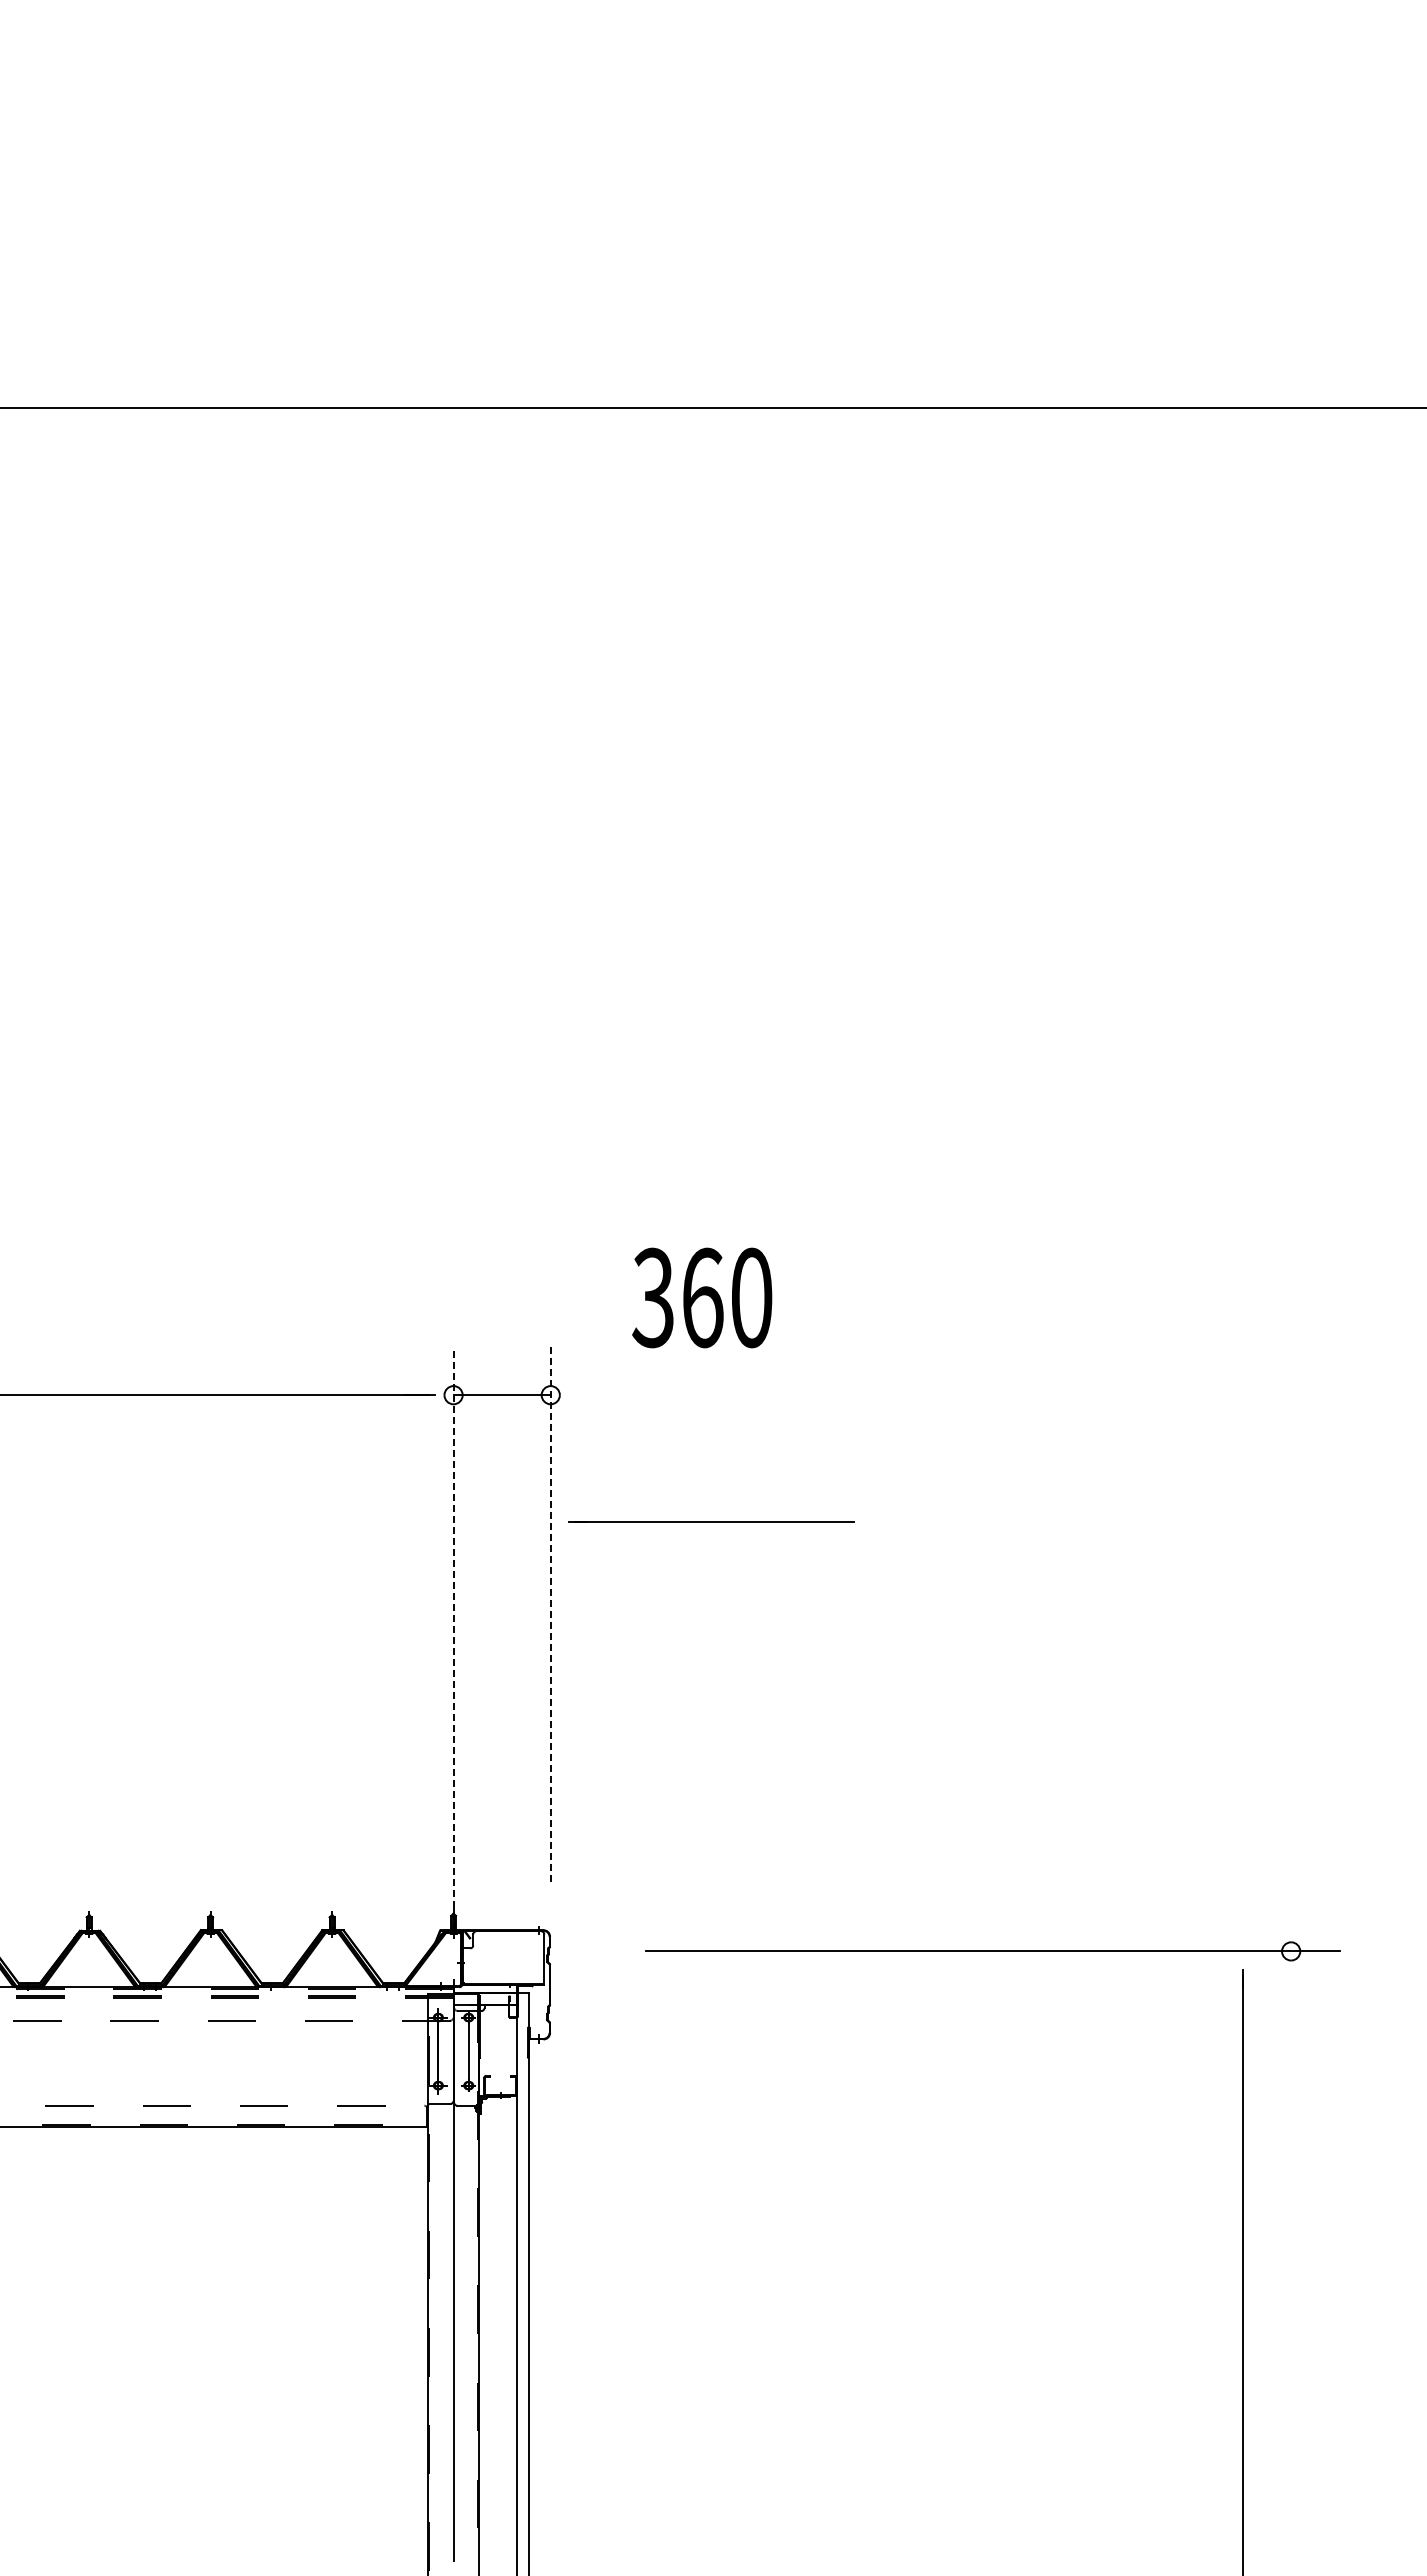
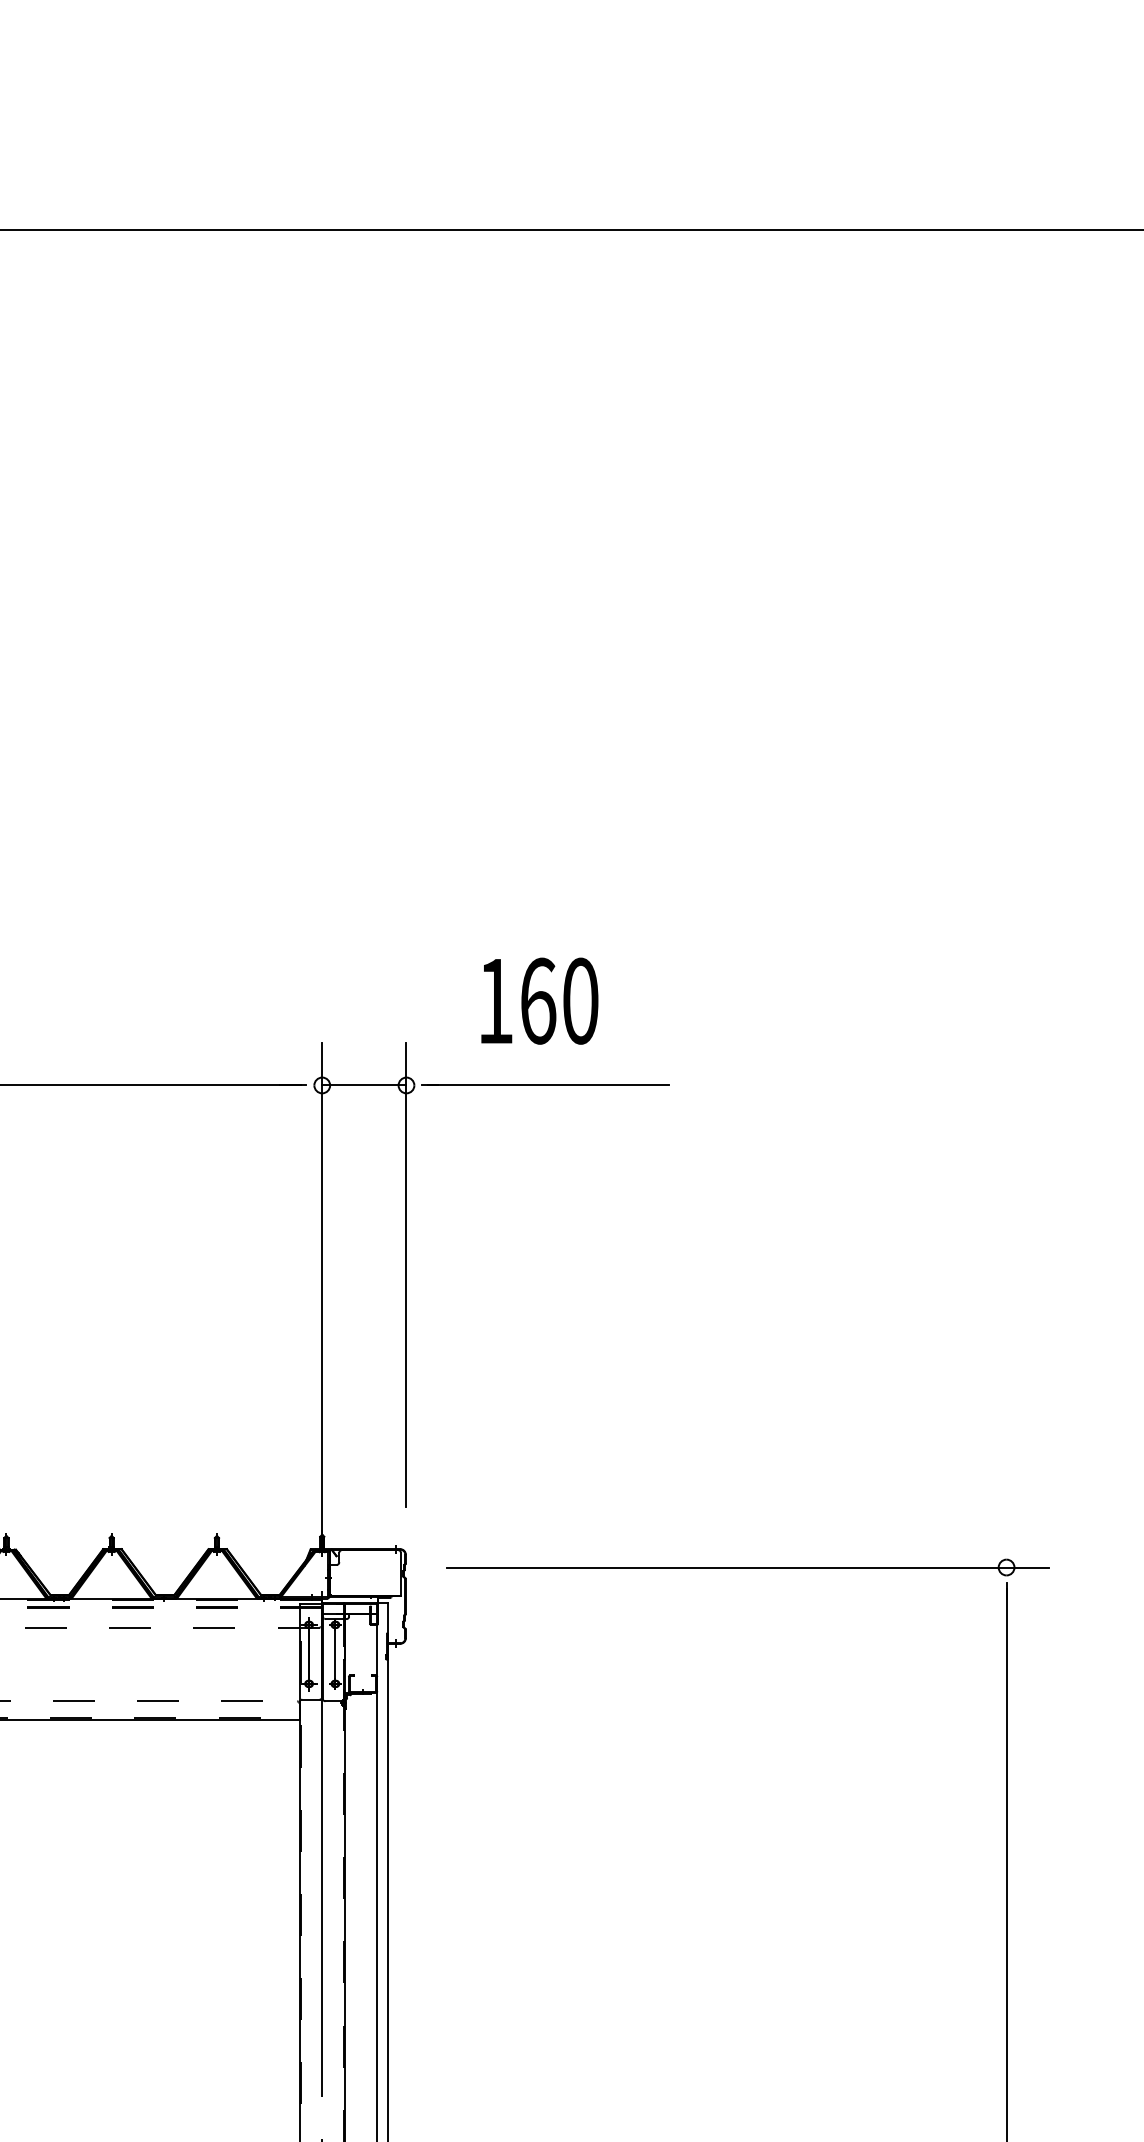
text: (652, 1297) -> (494, 1000), 360 -> 160
line: (711, 1521) -> (545, 1084), moved
line: (550, 1613) -> (406, 1274), dashed -> solid
line: (453, 1638) -> (322, 1296), dashed -> solid
part: (992, 1951) -> (747, 1567), moved

